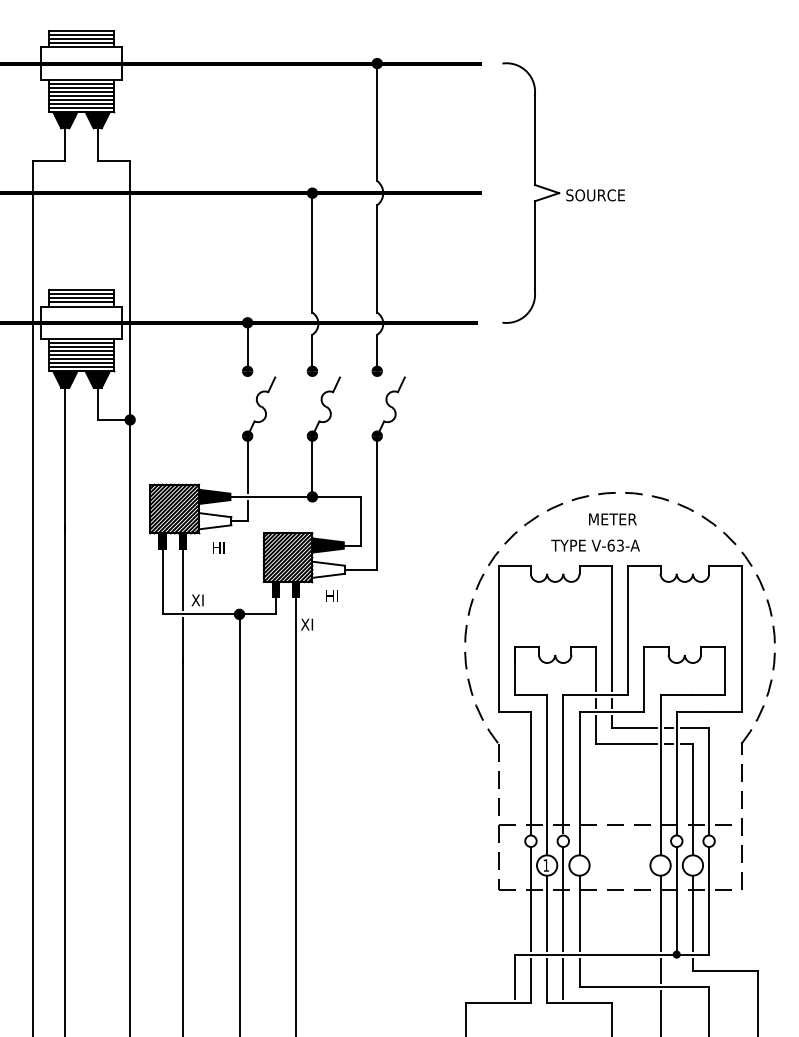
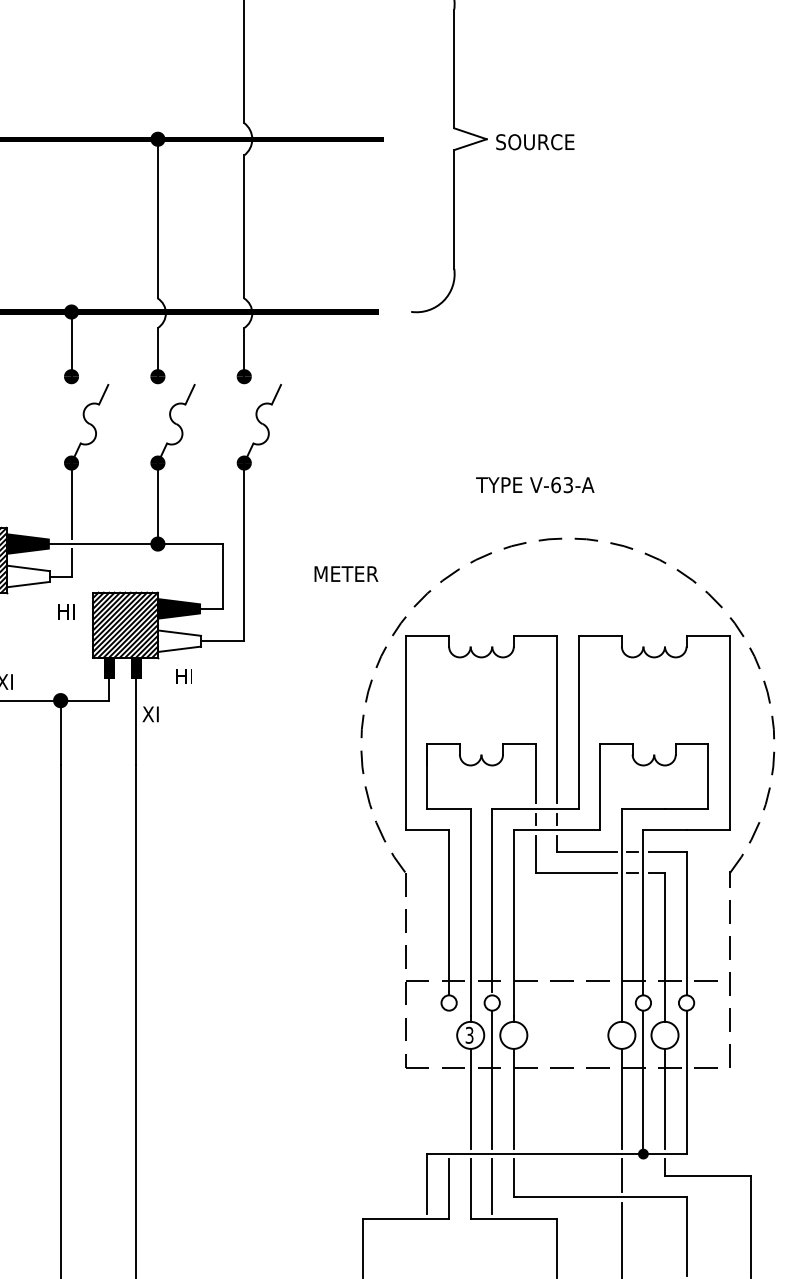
text: (612, 519) -> (345, 574), moved
text: (595, 545) -> (535, 484), moved
text: (218, 547) -> (66, 611), moved
text: (546, 865) -> (469, 1035), 1 -> 3
line: (530, 898) -> (448, 1079), removed

